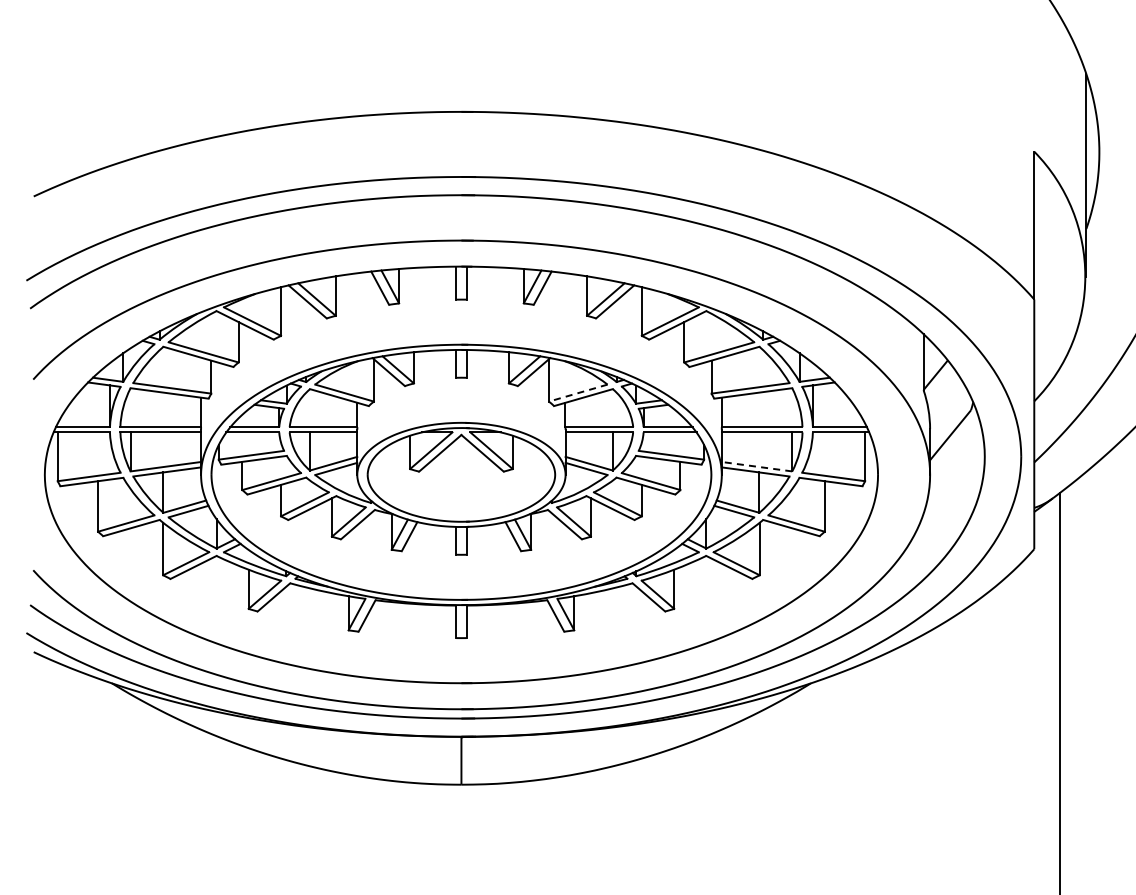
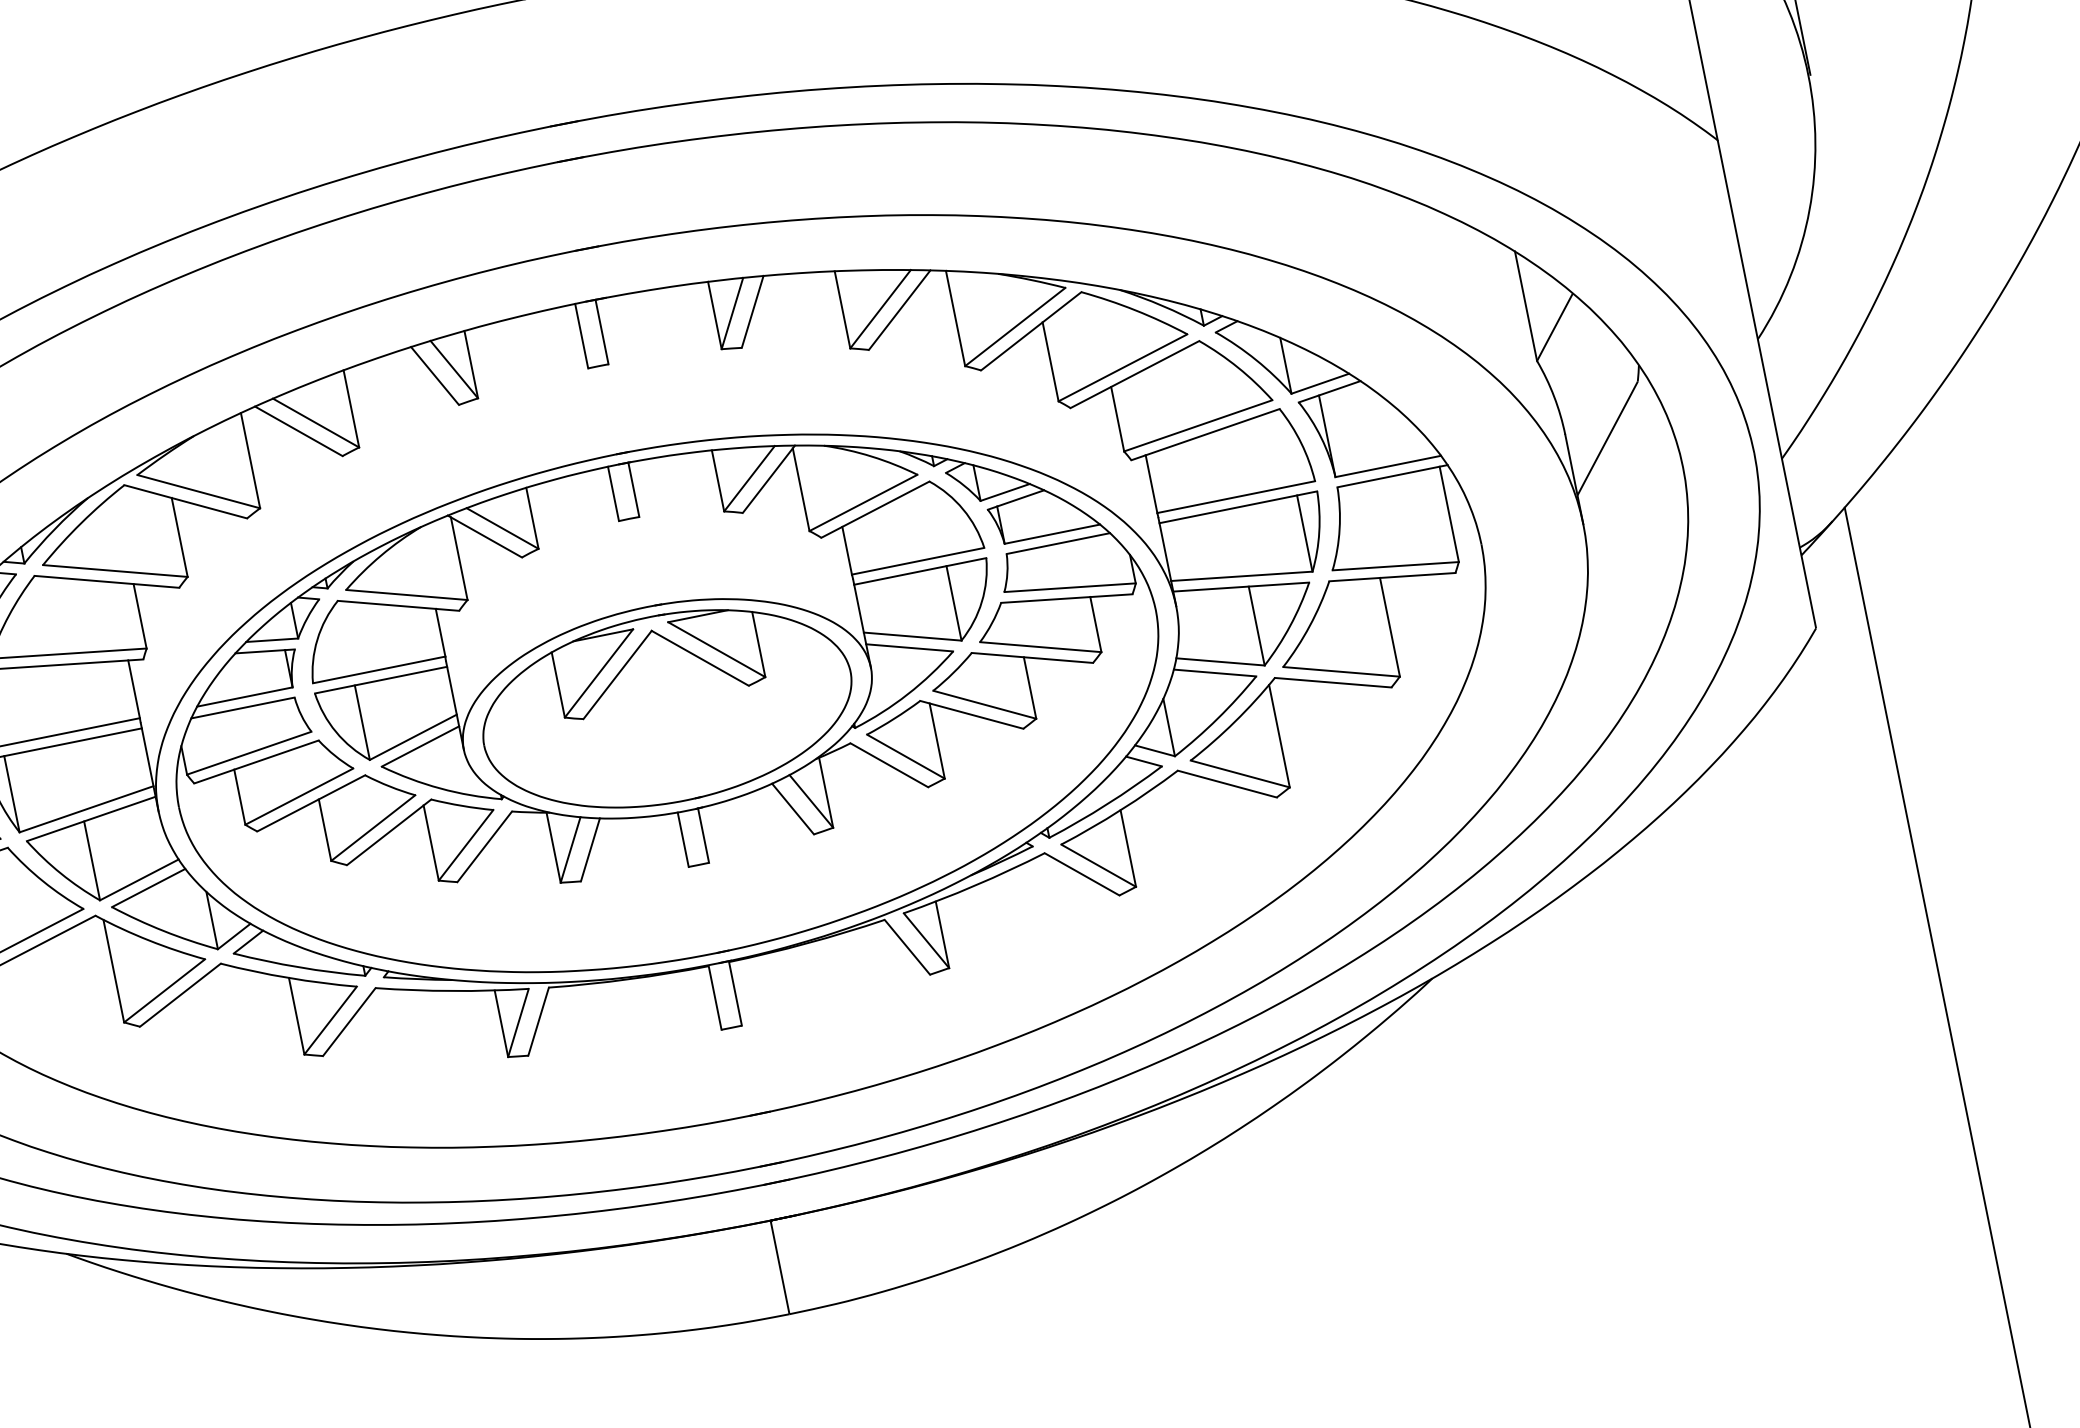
line: (578, 393) -> (864, 503), dashed -> solid
line: (757, 466) -> (1242, 575), dashed -> solid

